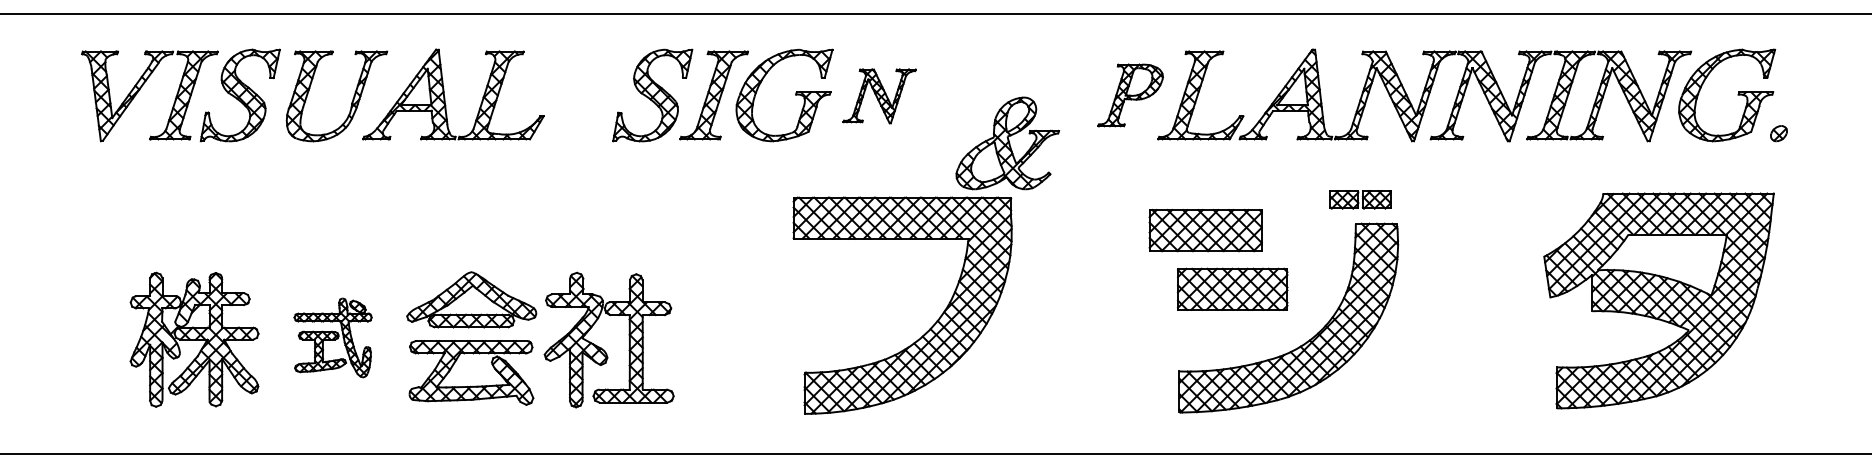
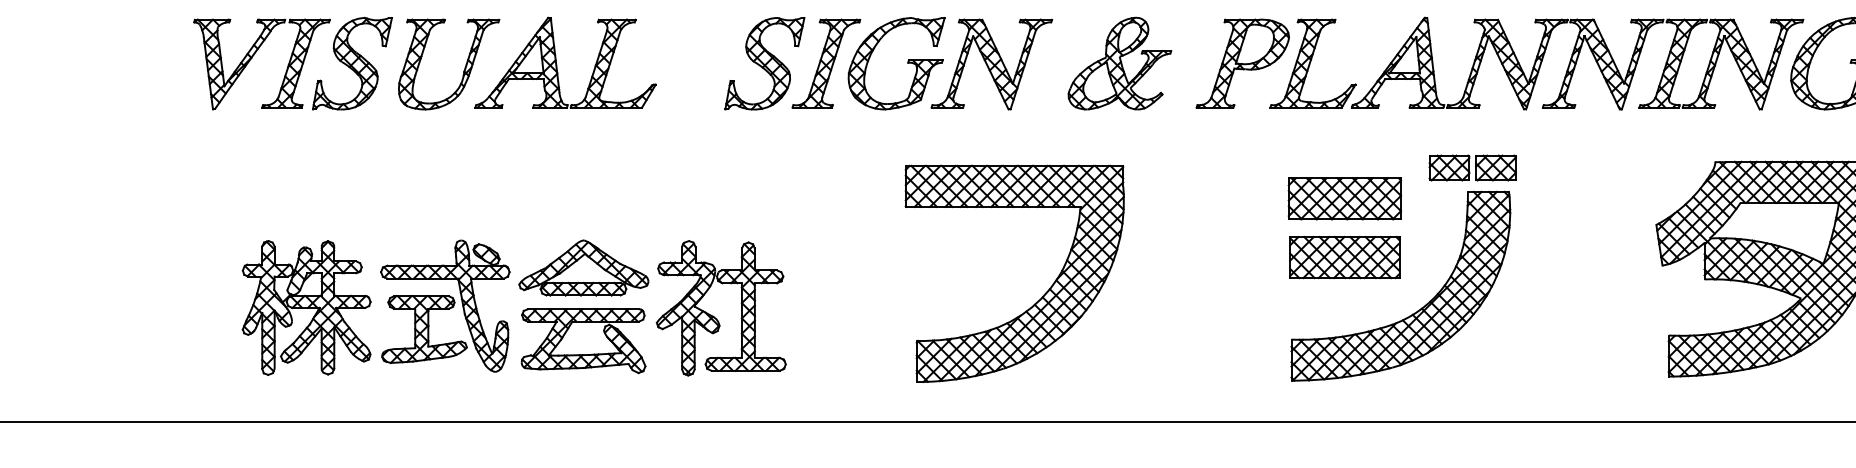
part: (1130, 95) -> (1242, 63), size x1.43
part: (879, 96) -> (991, 64), size x1.67
part: (1007, 143) -> (1119, 63), moved
part: (1360, 199) -> (1472, 167), size x1.43
part: (1205, 230) -> (1344, 198), moved
part: (332, 337) -> (444, 305), size x1.67

